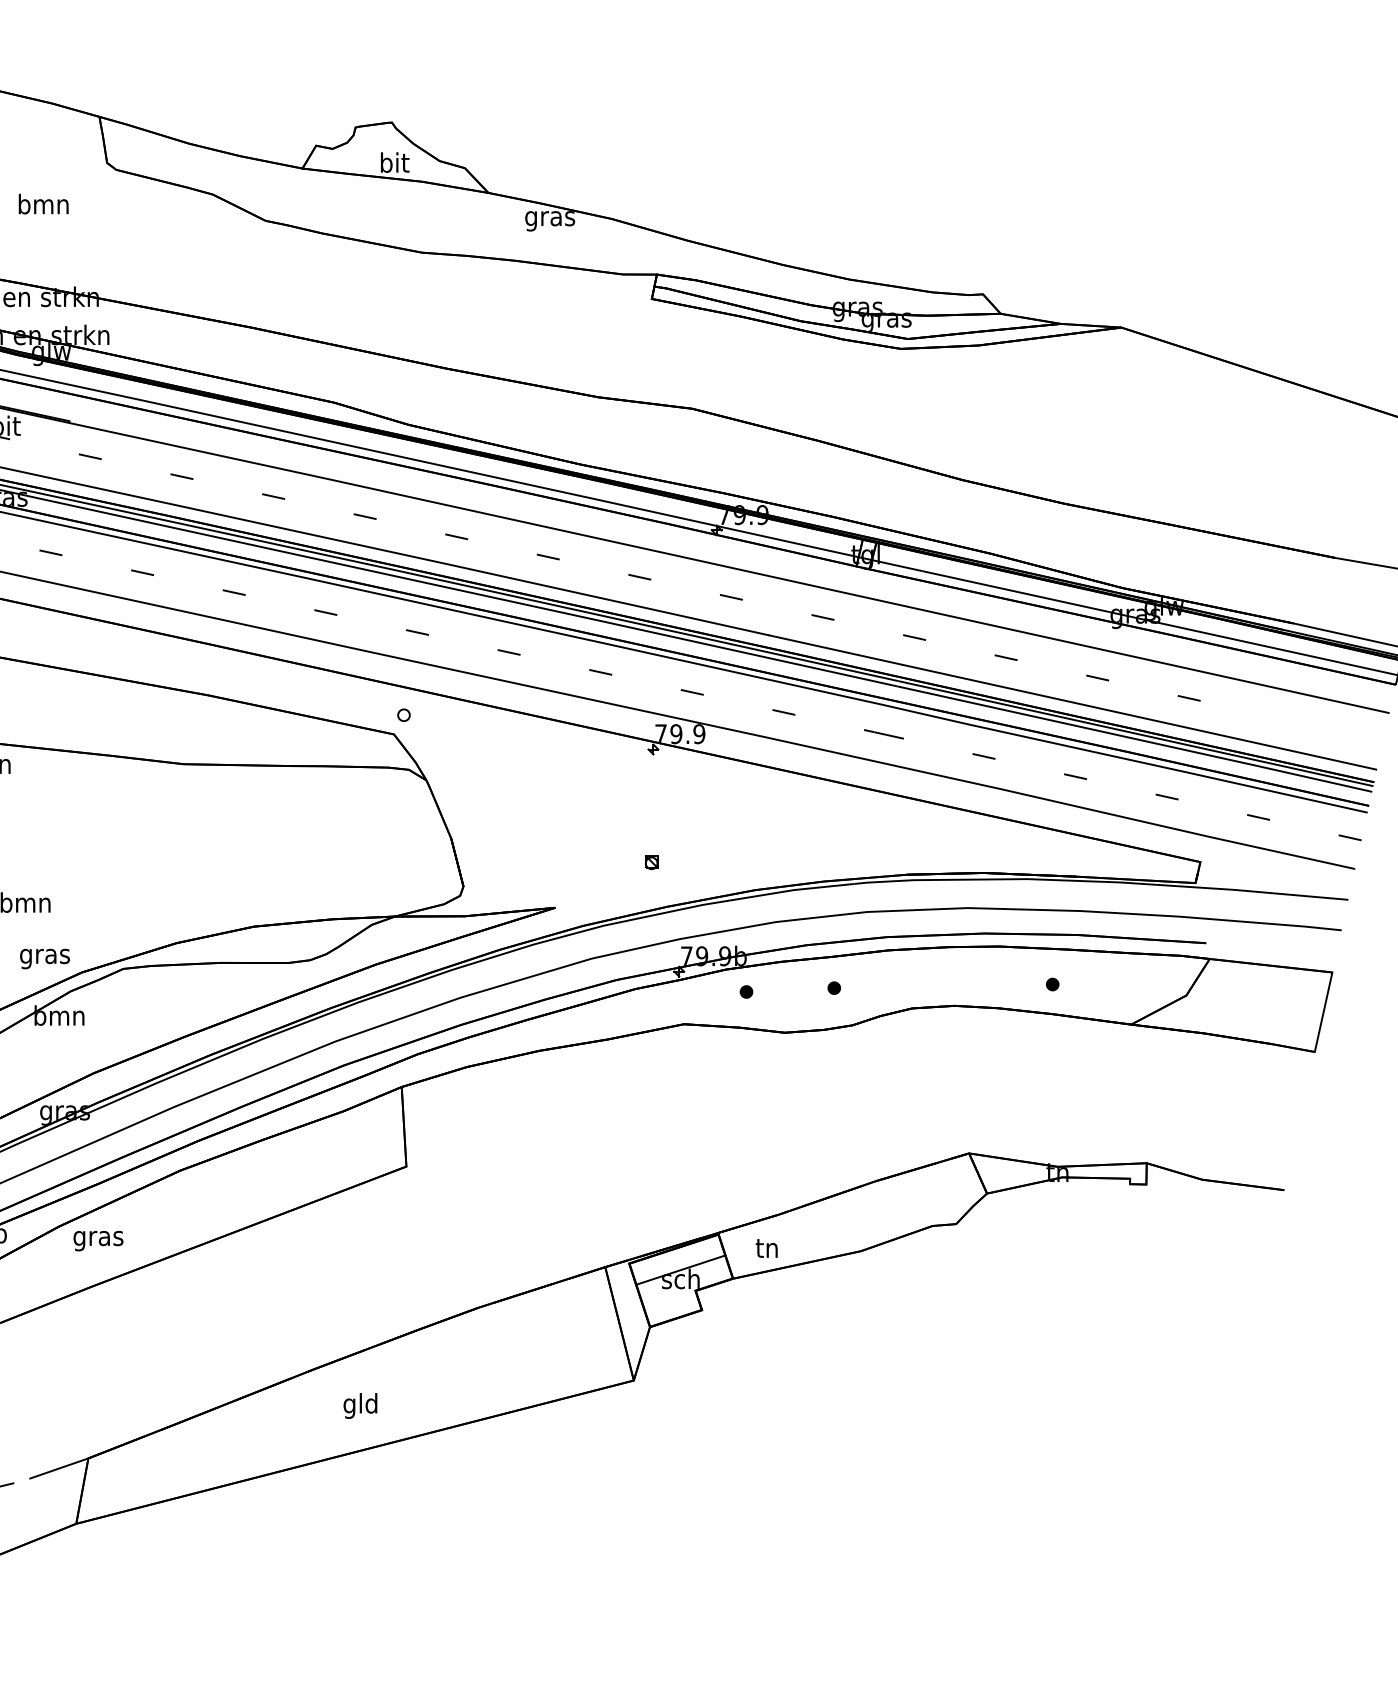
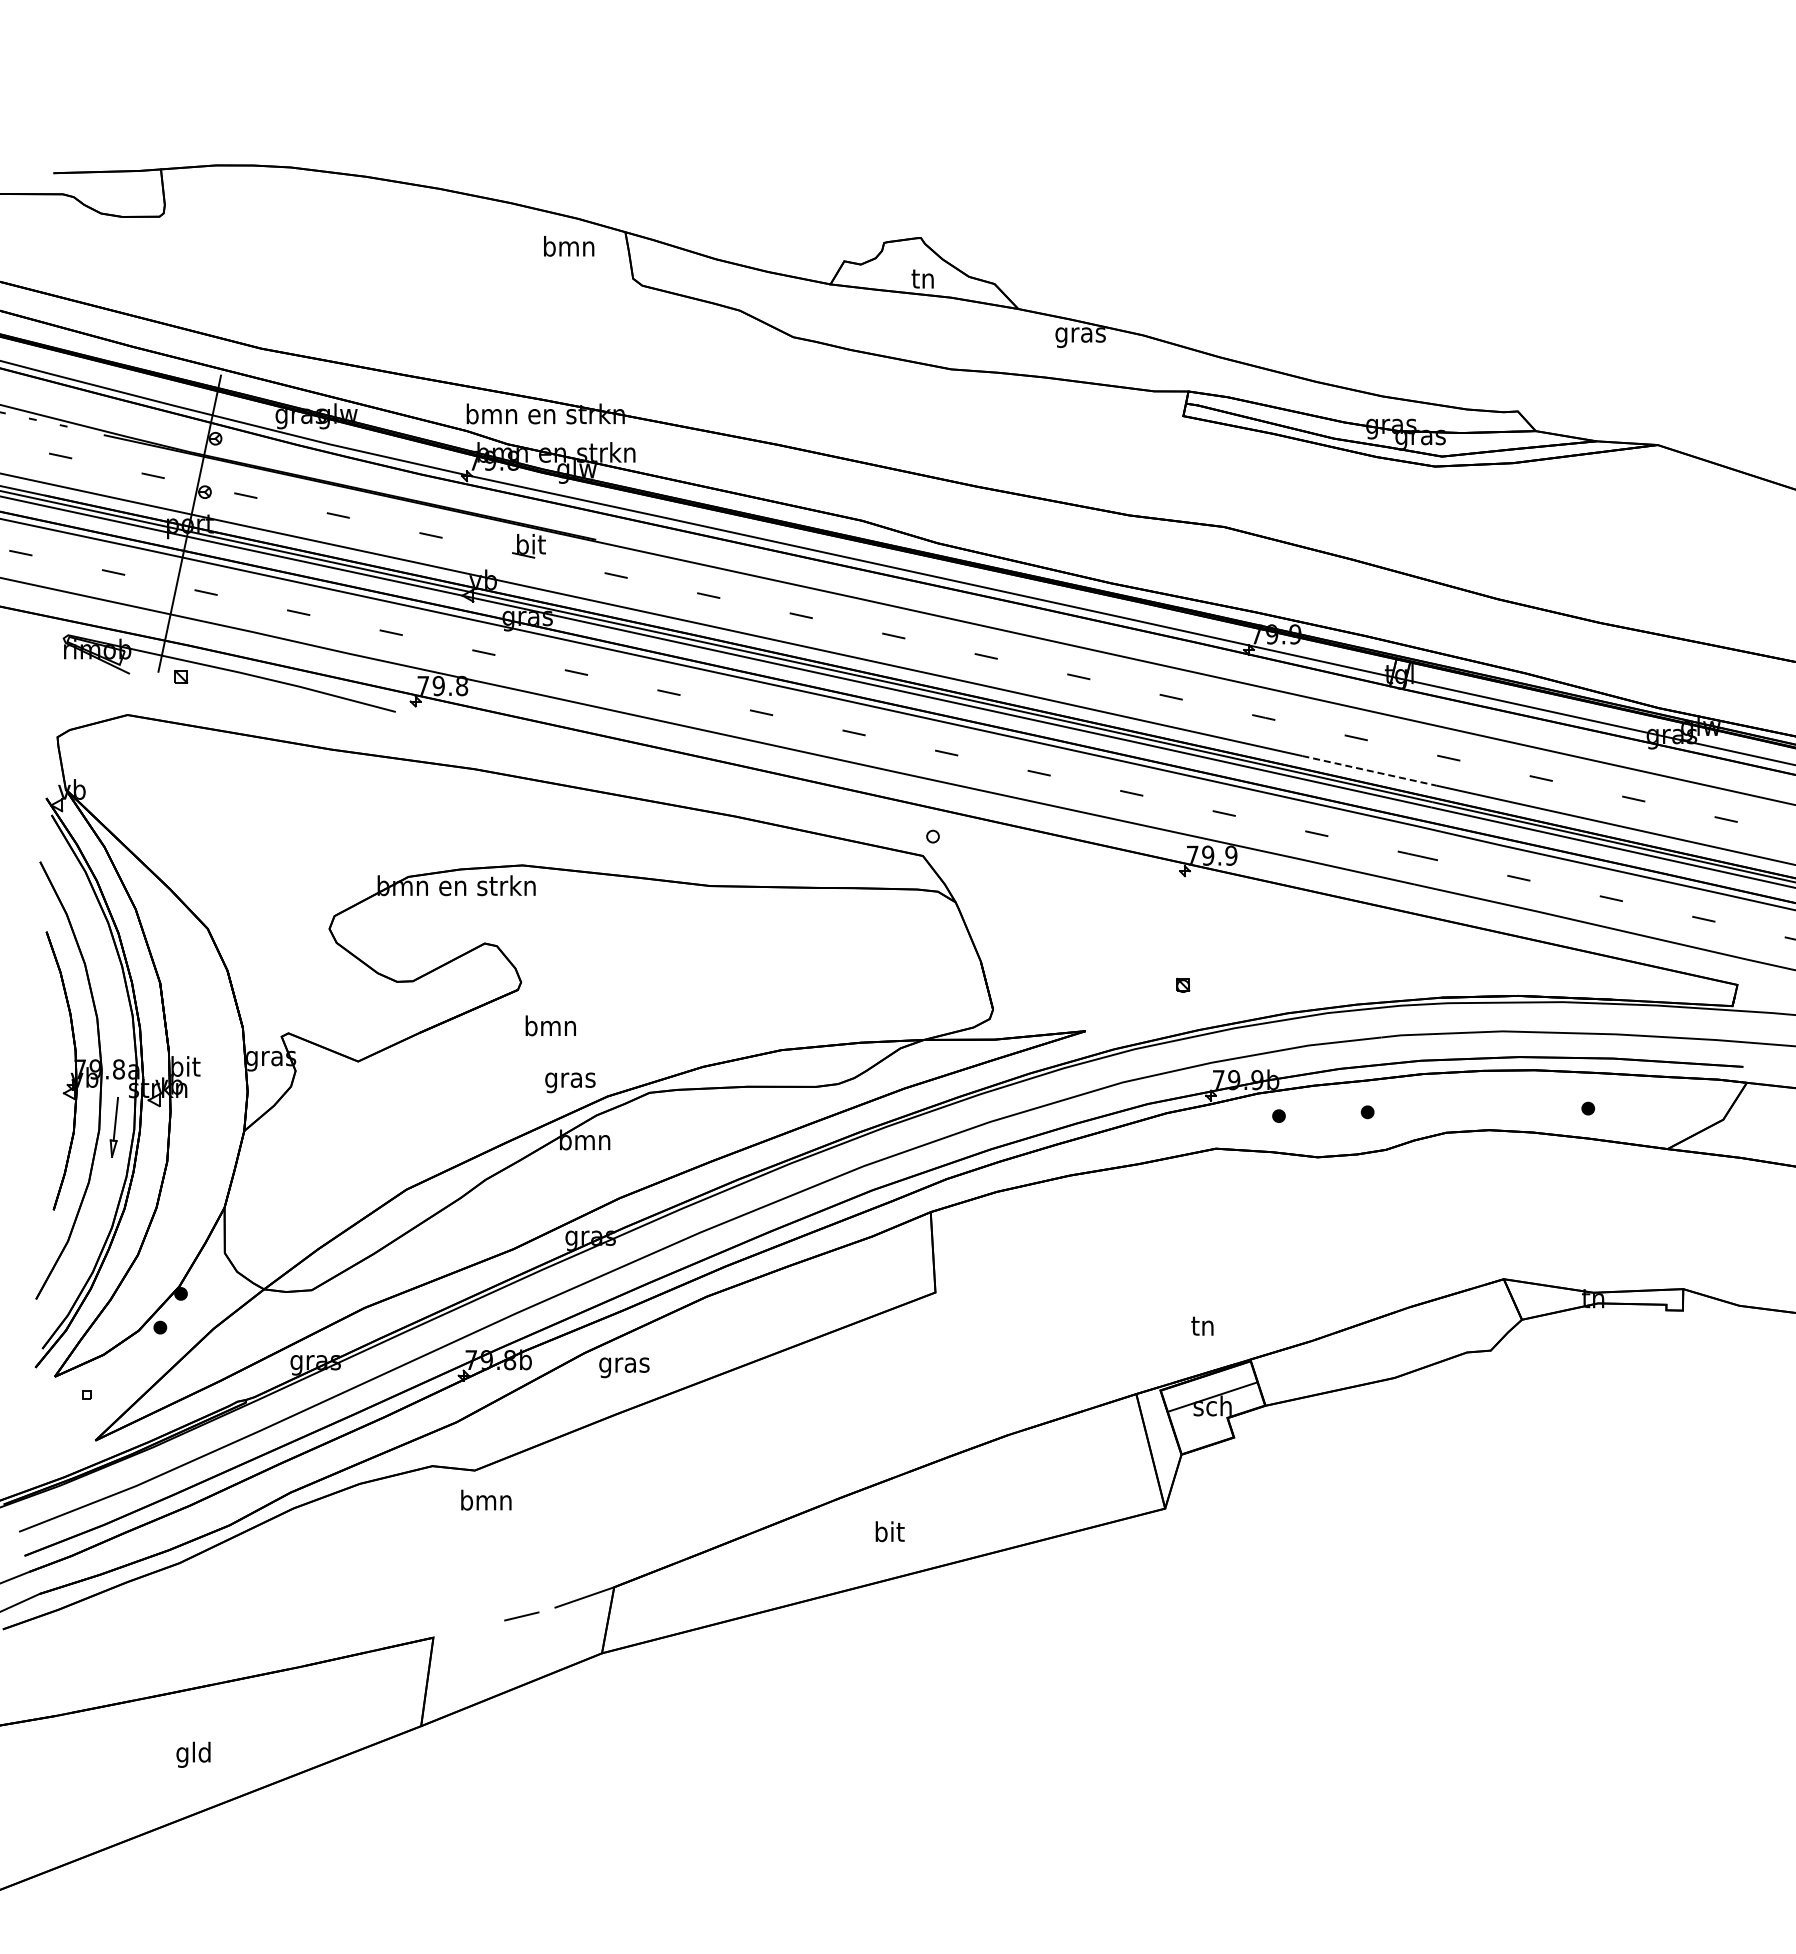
text: (394, 162) -> (923, 278), bit -> tn
text: (44, 204) -> (569, 246), moved
line: (836, 649) -> (1369, 770), solid -> dashed
text: (766, 1247) -> (1202, 1325), moved
text: (359, 1406) -> (888, 1534), gld -> bit

